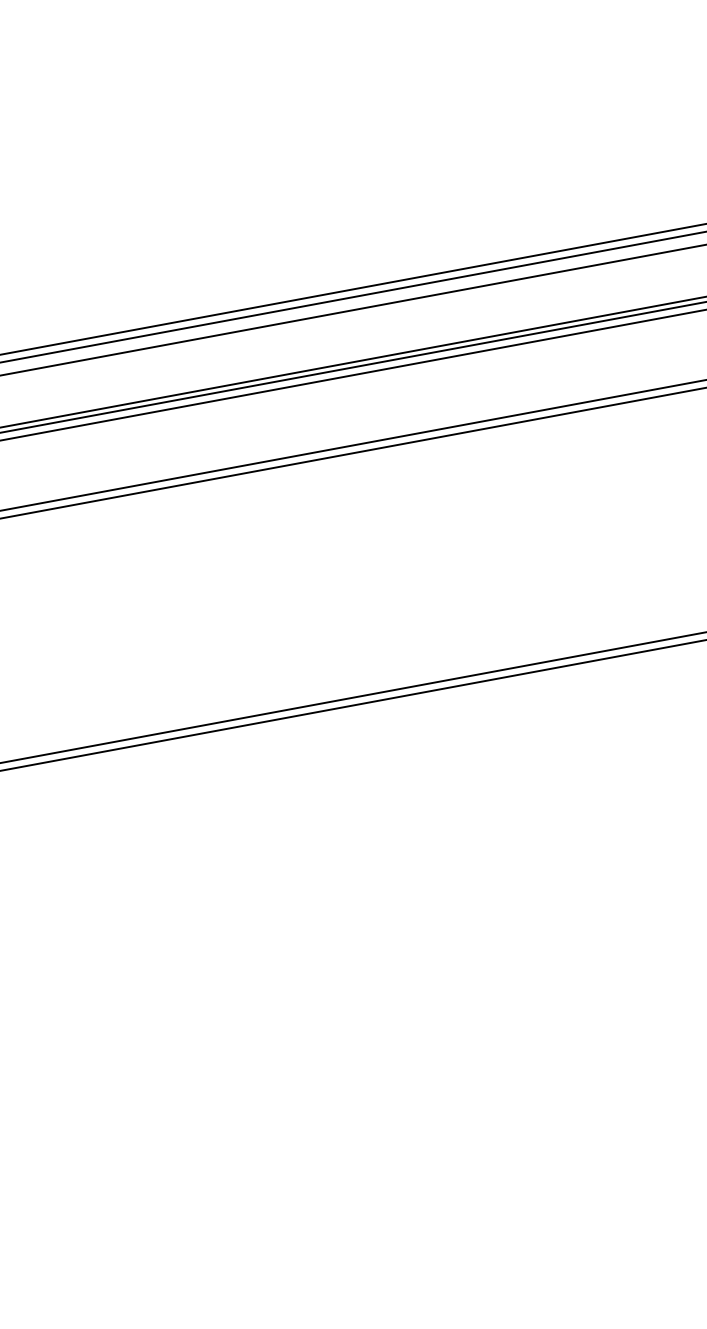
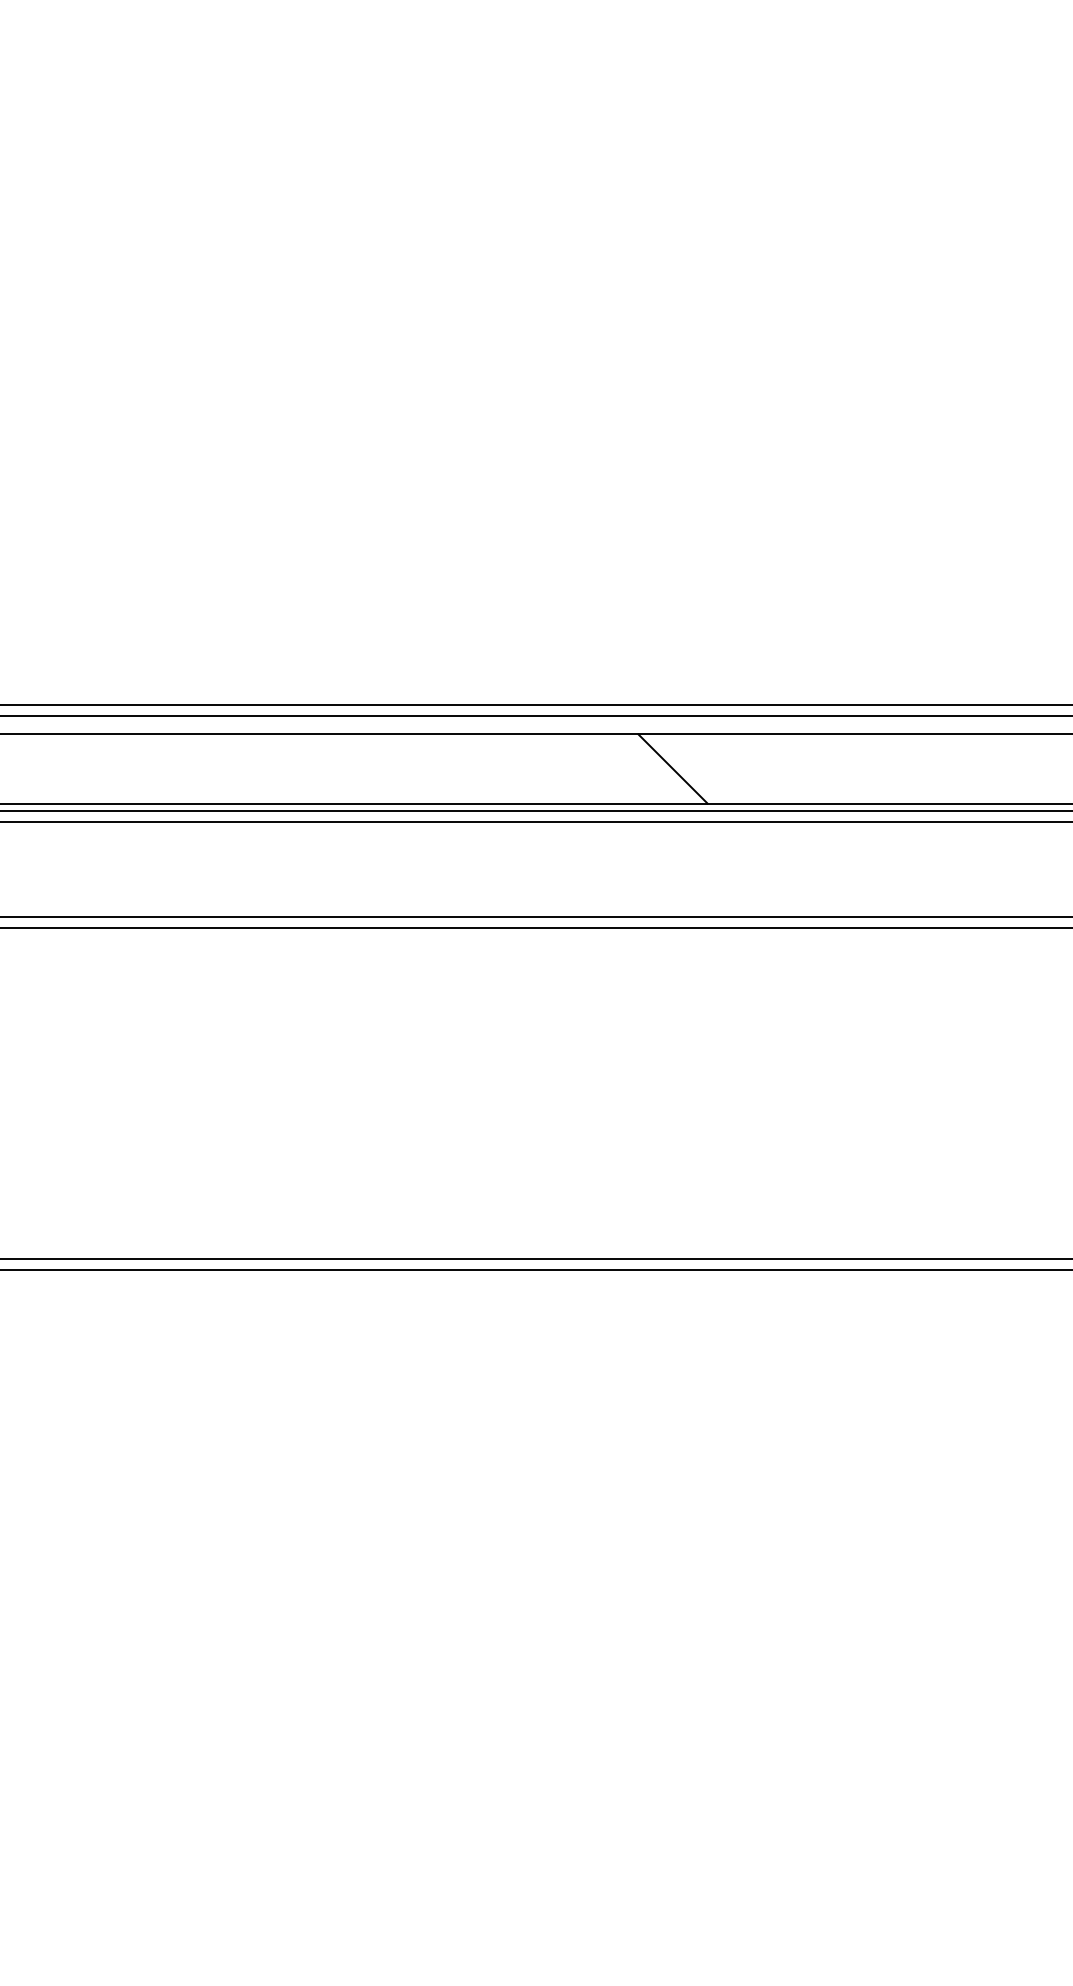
hatch: (310, 343) -> (672, 768), added

